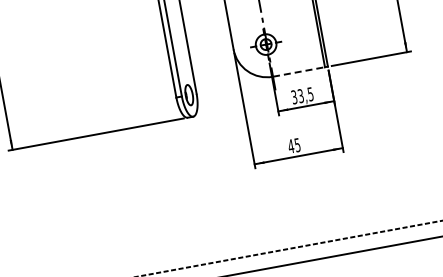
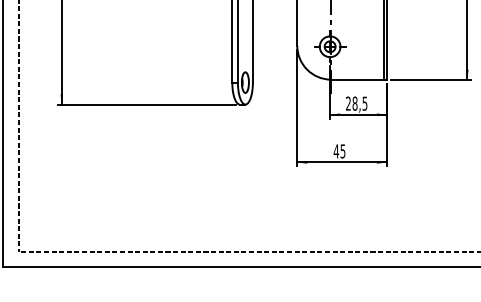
line: (299, 71) -> (358, 79), dashed -> solid
text: (297, 96) -> (351, 103), 33,5 -> 28,5

